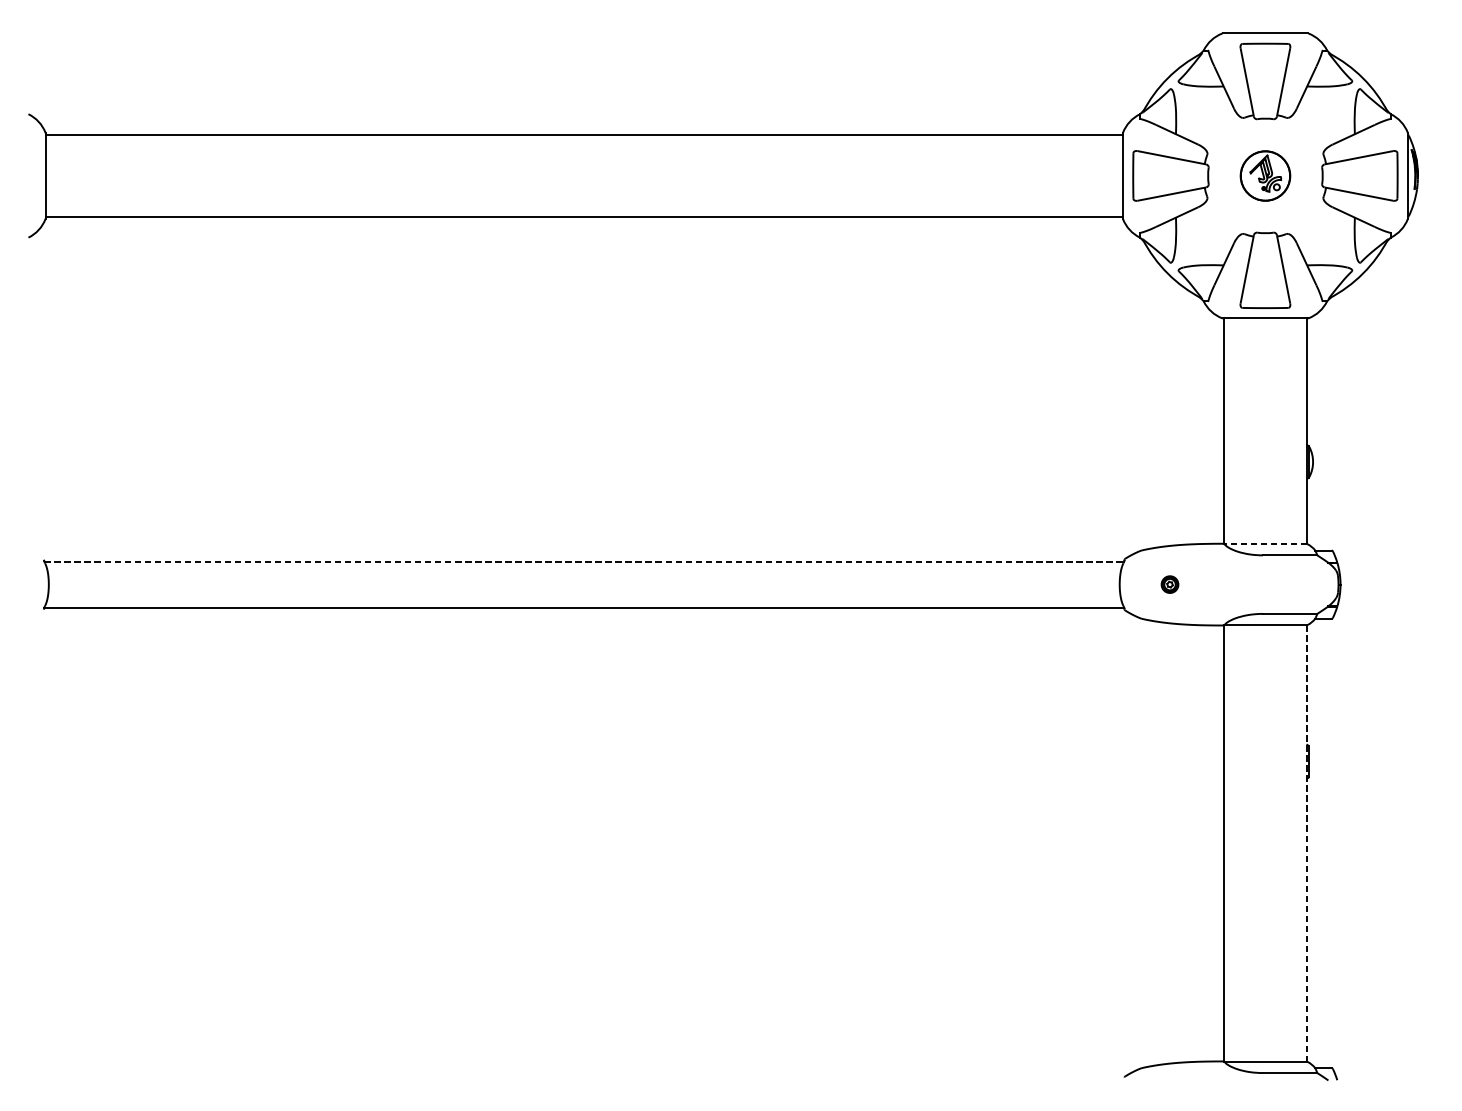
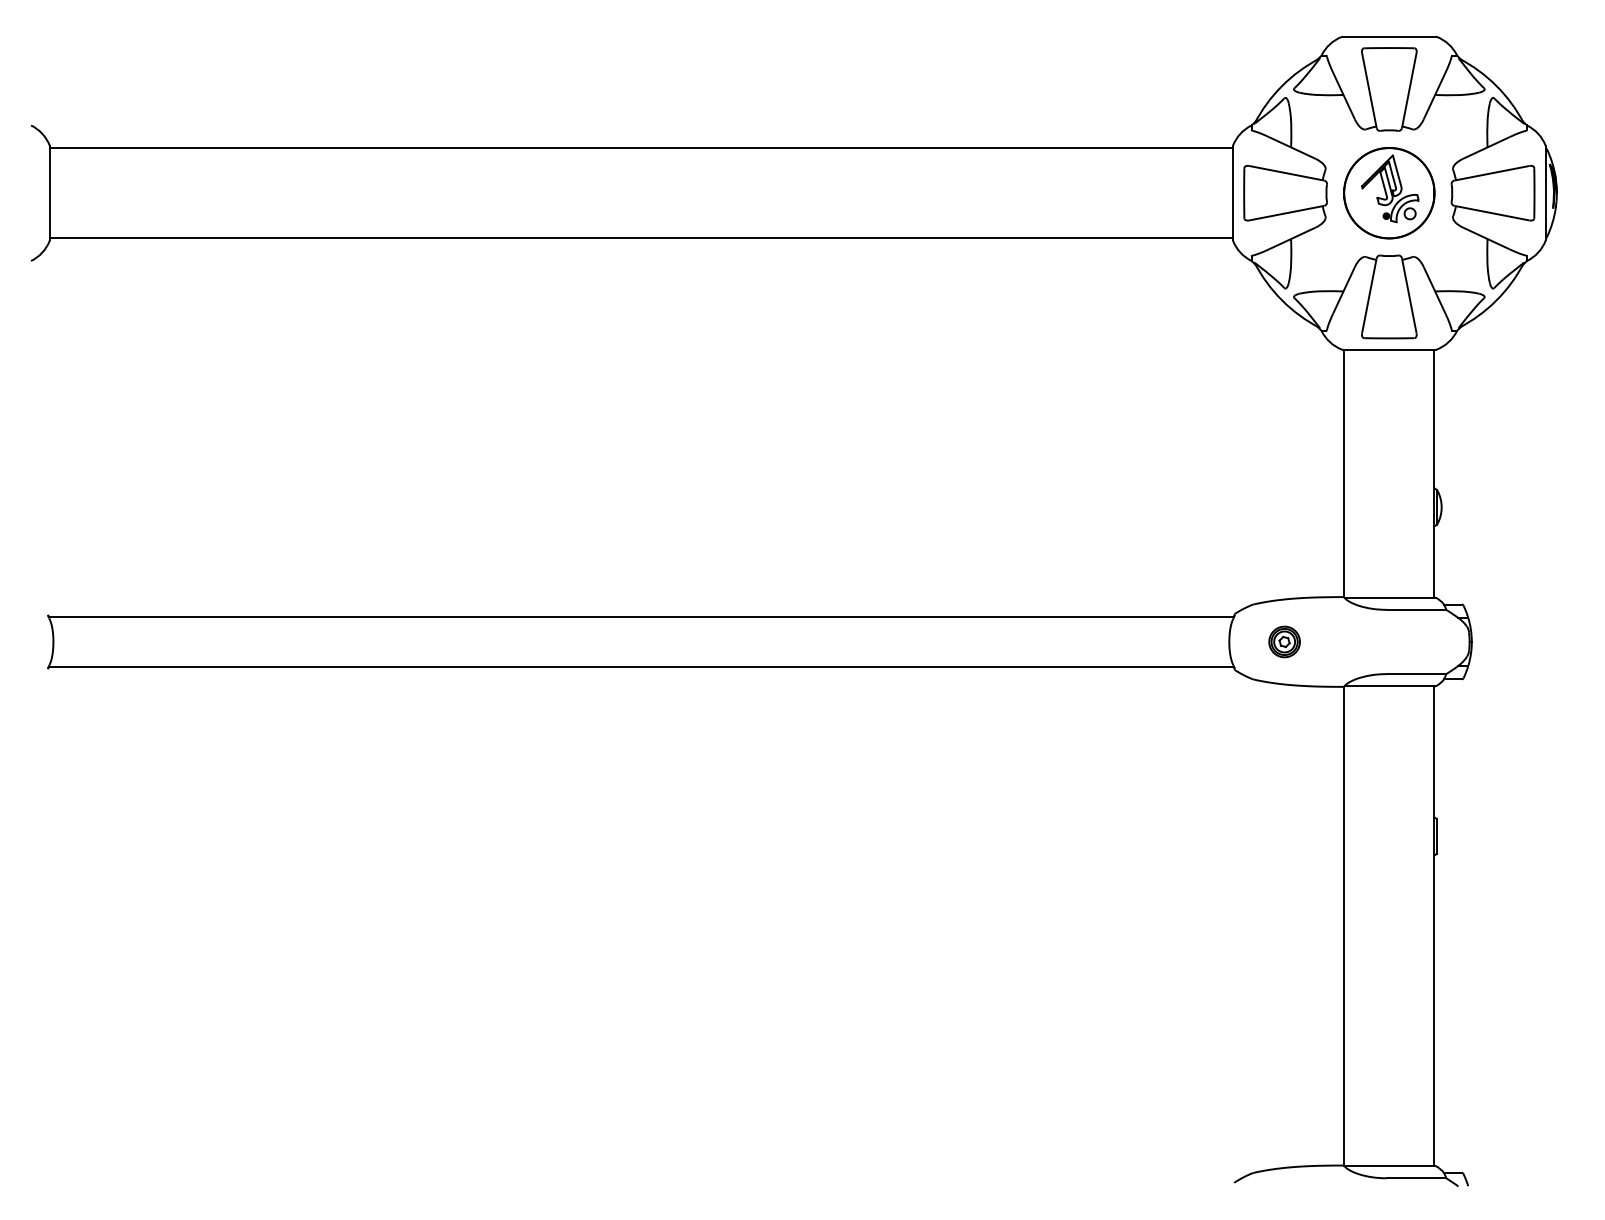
part: (1265, 176) -> (1389, 193), size x1.67
line: (1265, 544) -> (1389, 597), dashed -> solid
line: (584, 561) -> (641, 616), dashed -> solid
part: (1169, 584) -> (1284, 641), size x1.67
line: (1306, 843) -> (1434, 926), dashed -> solid

